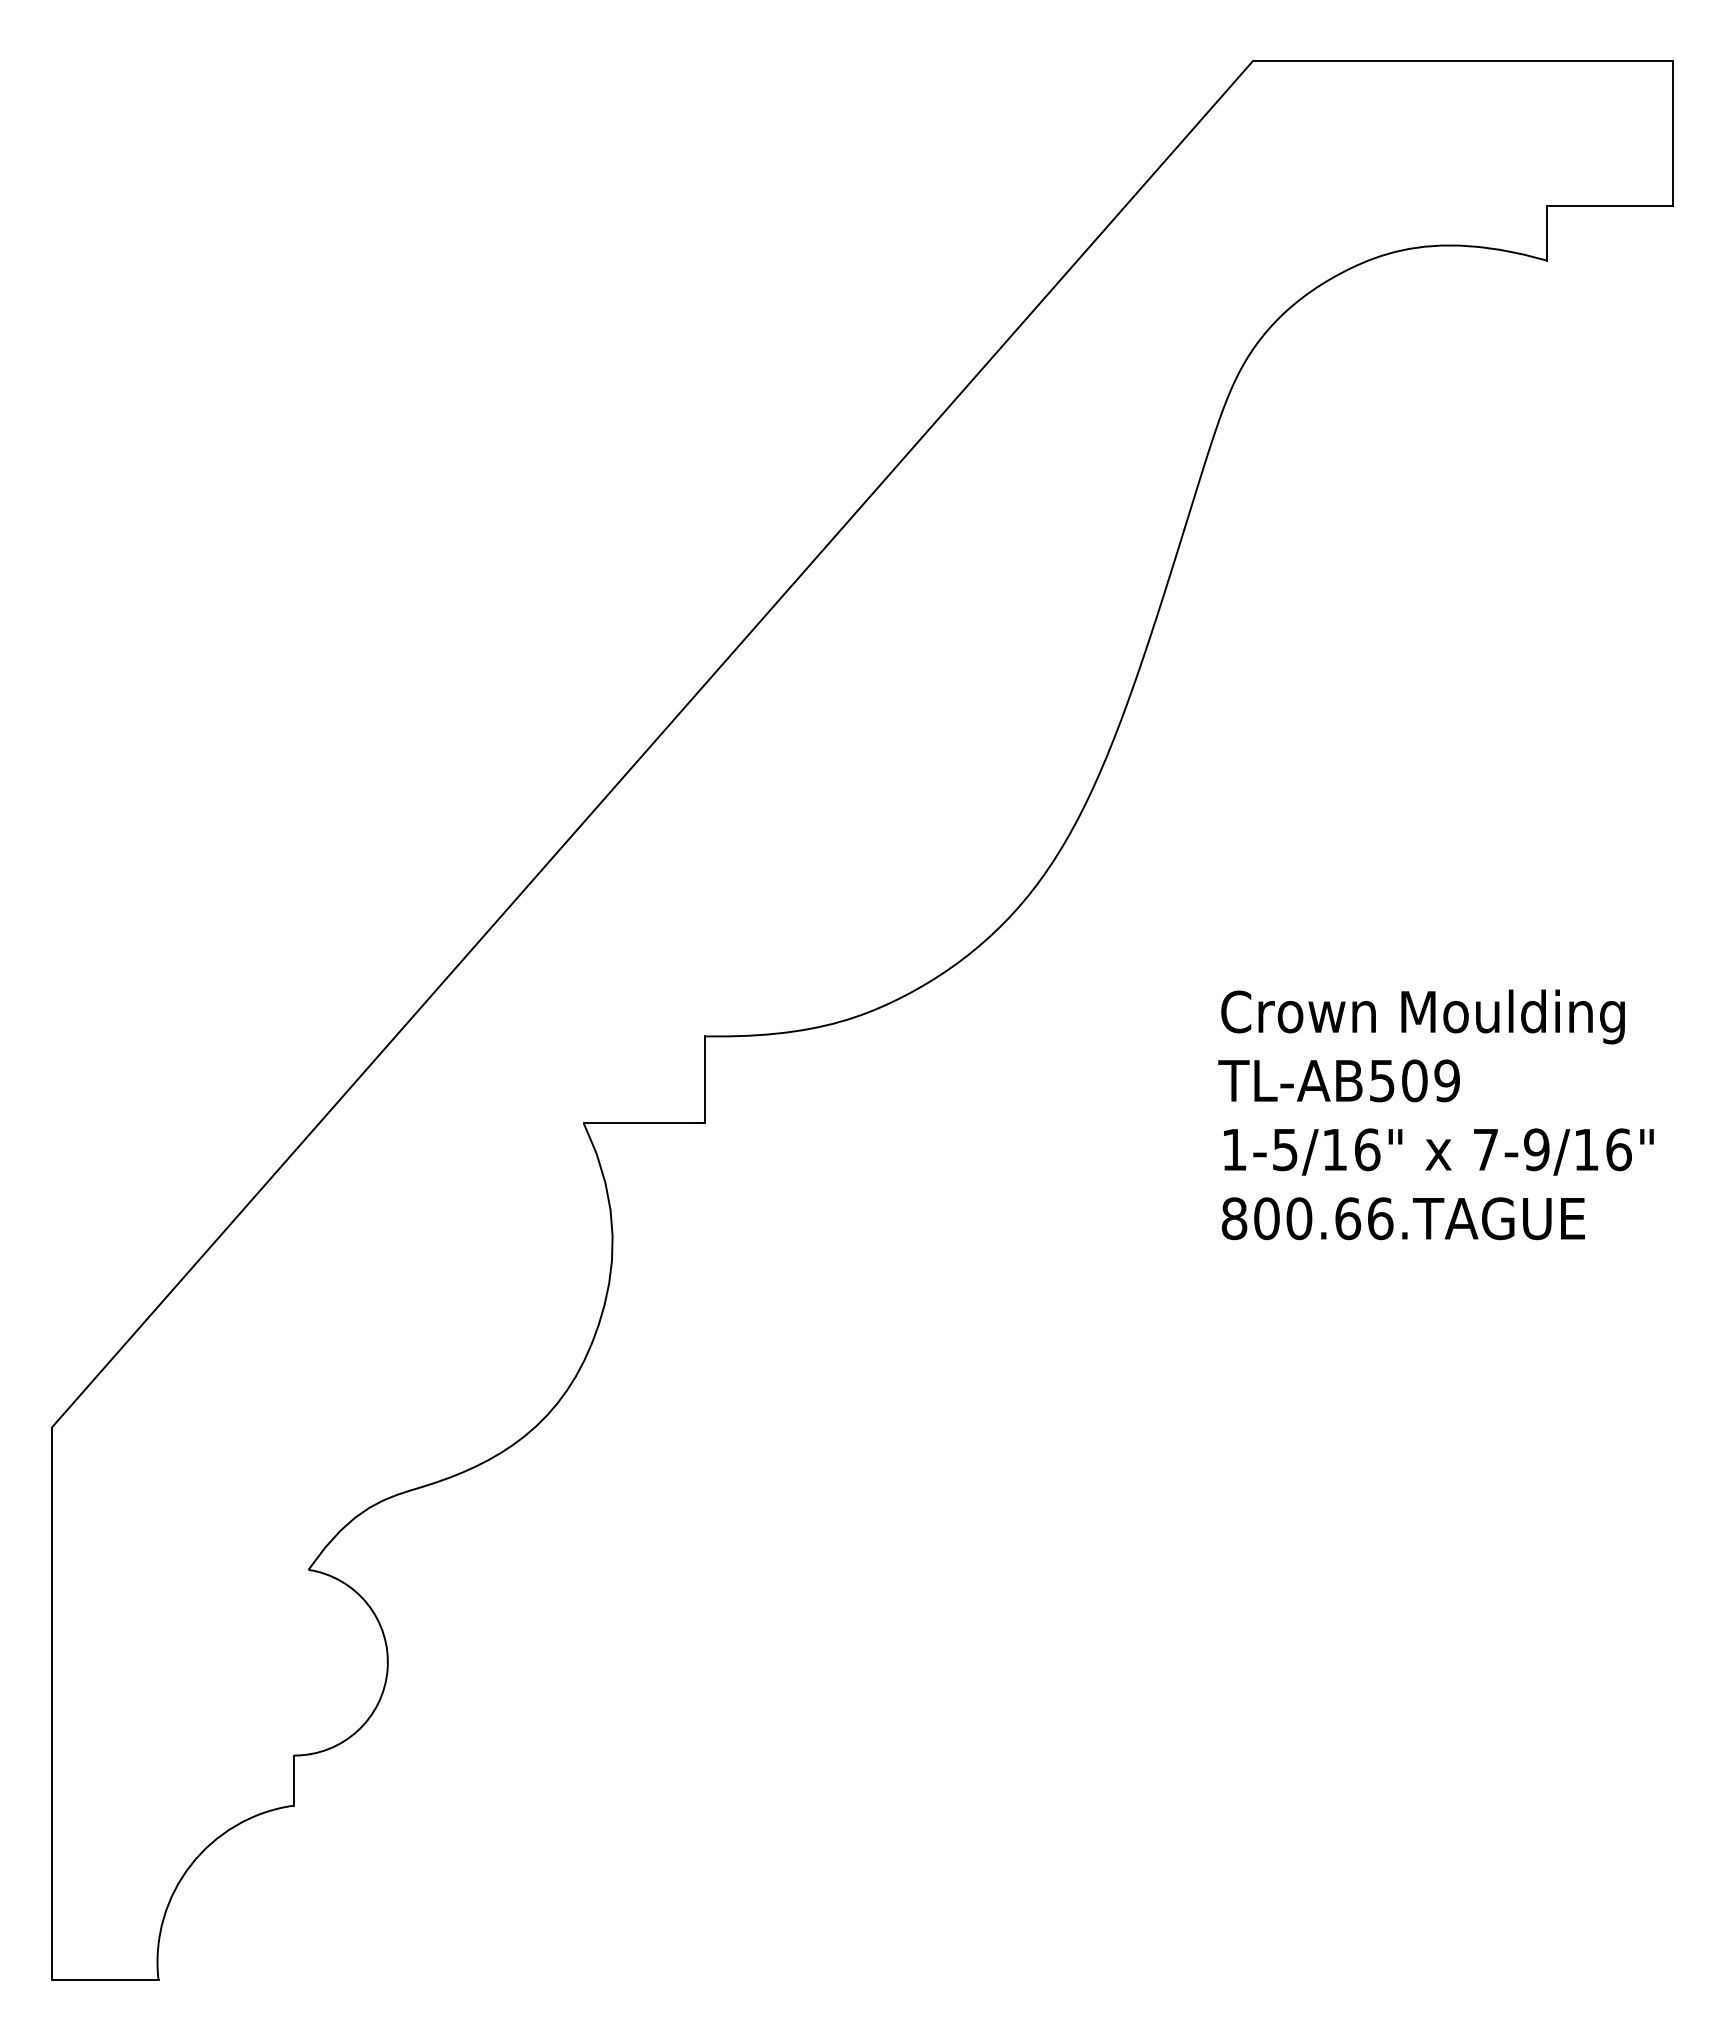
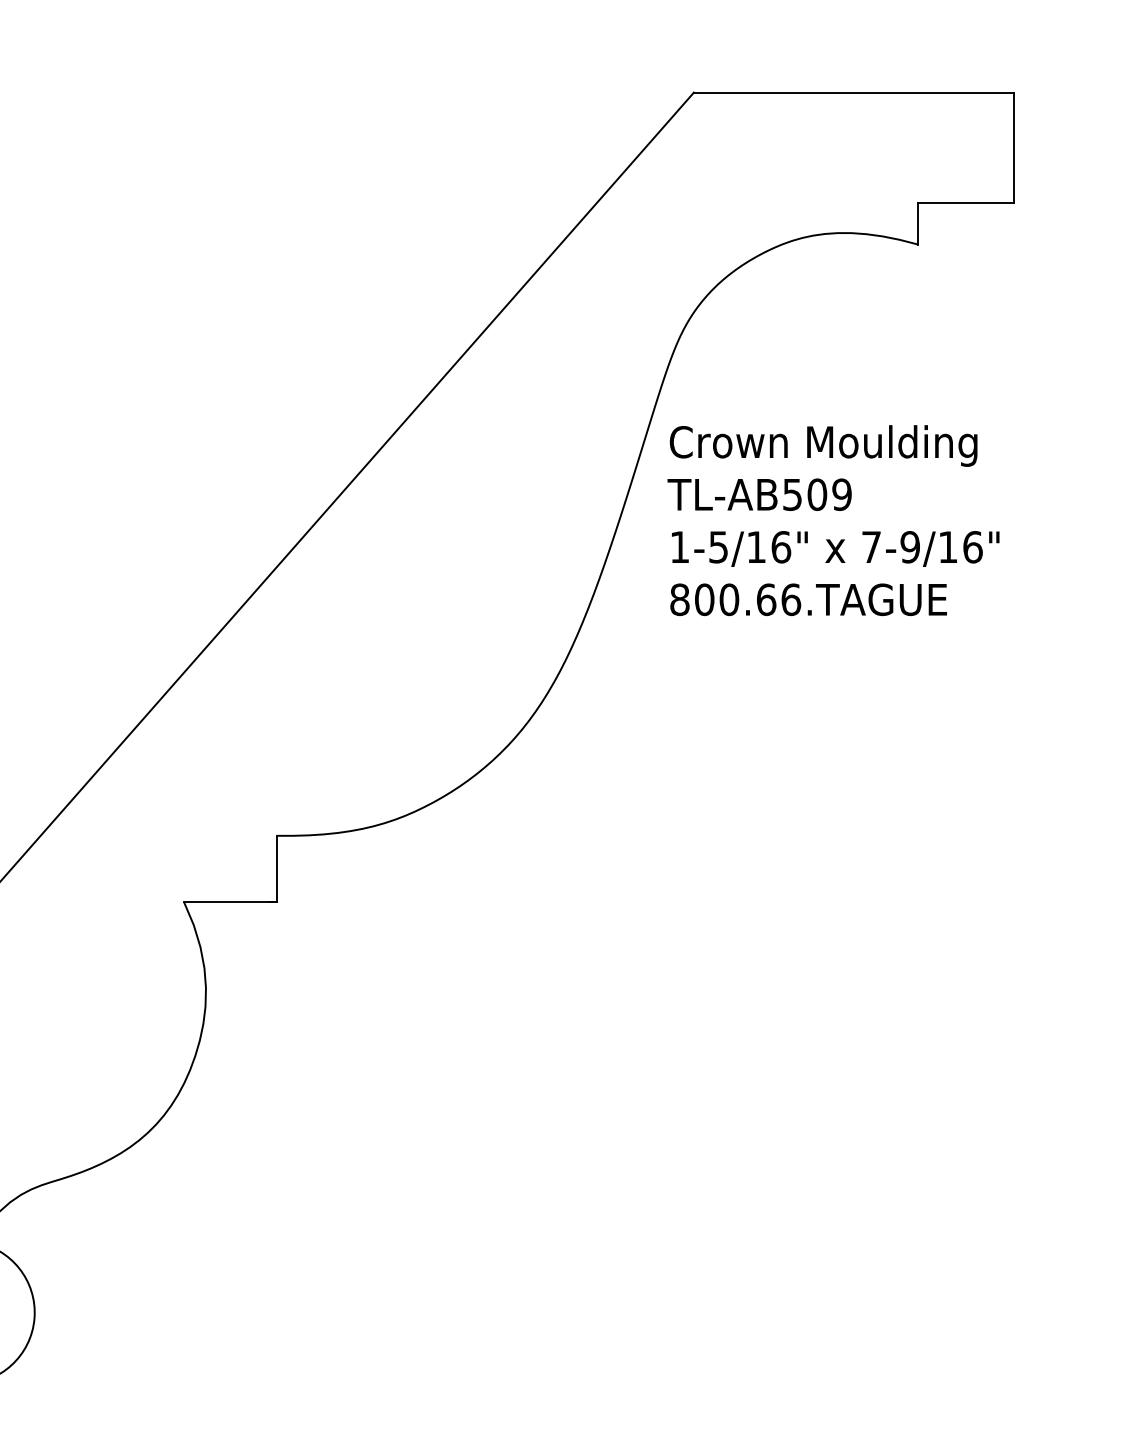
text: (1435, 1114) -> (833, 520), moved

